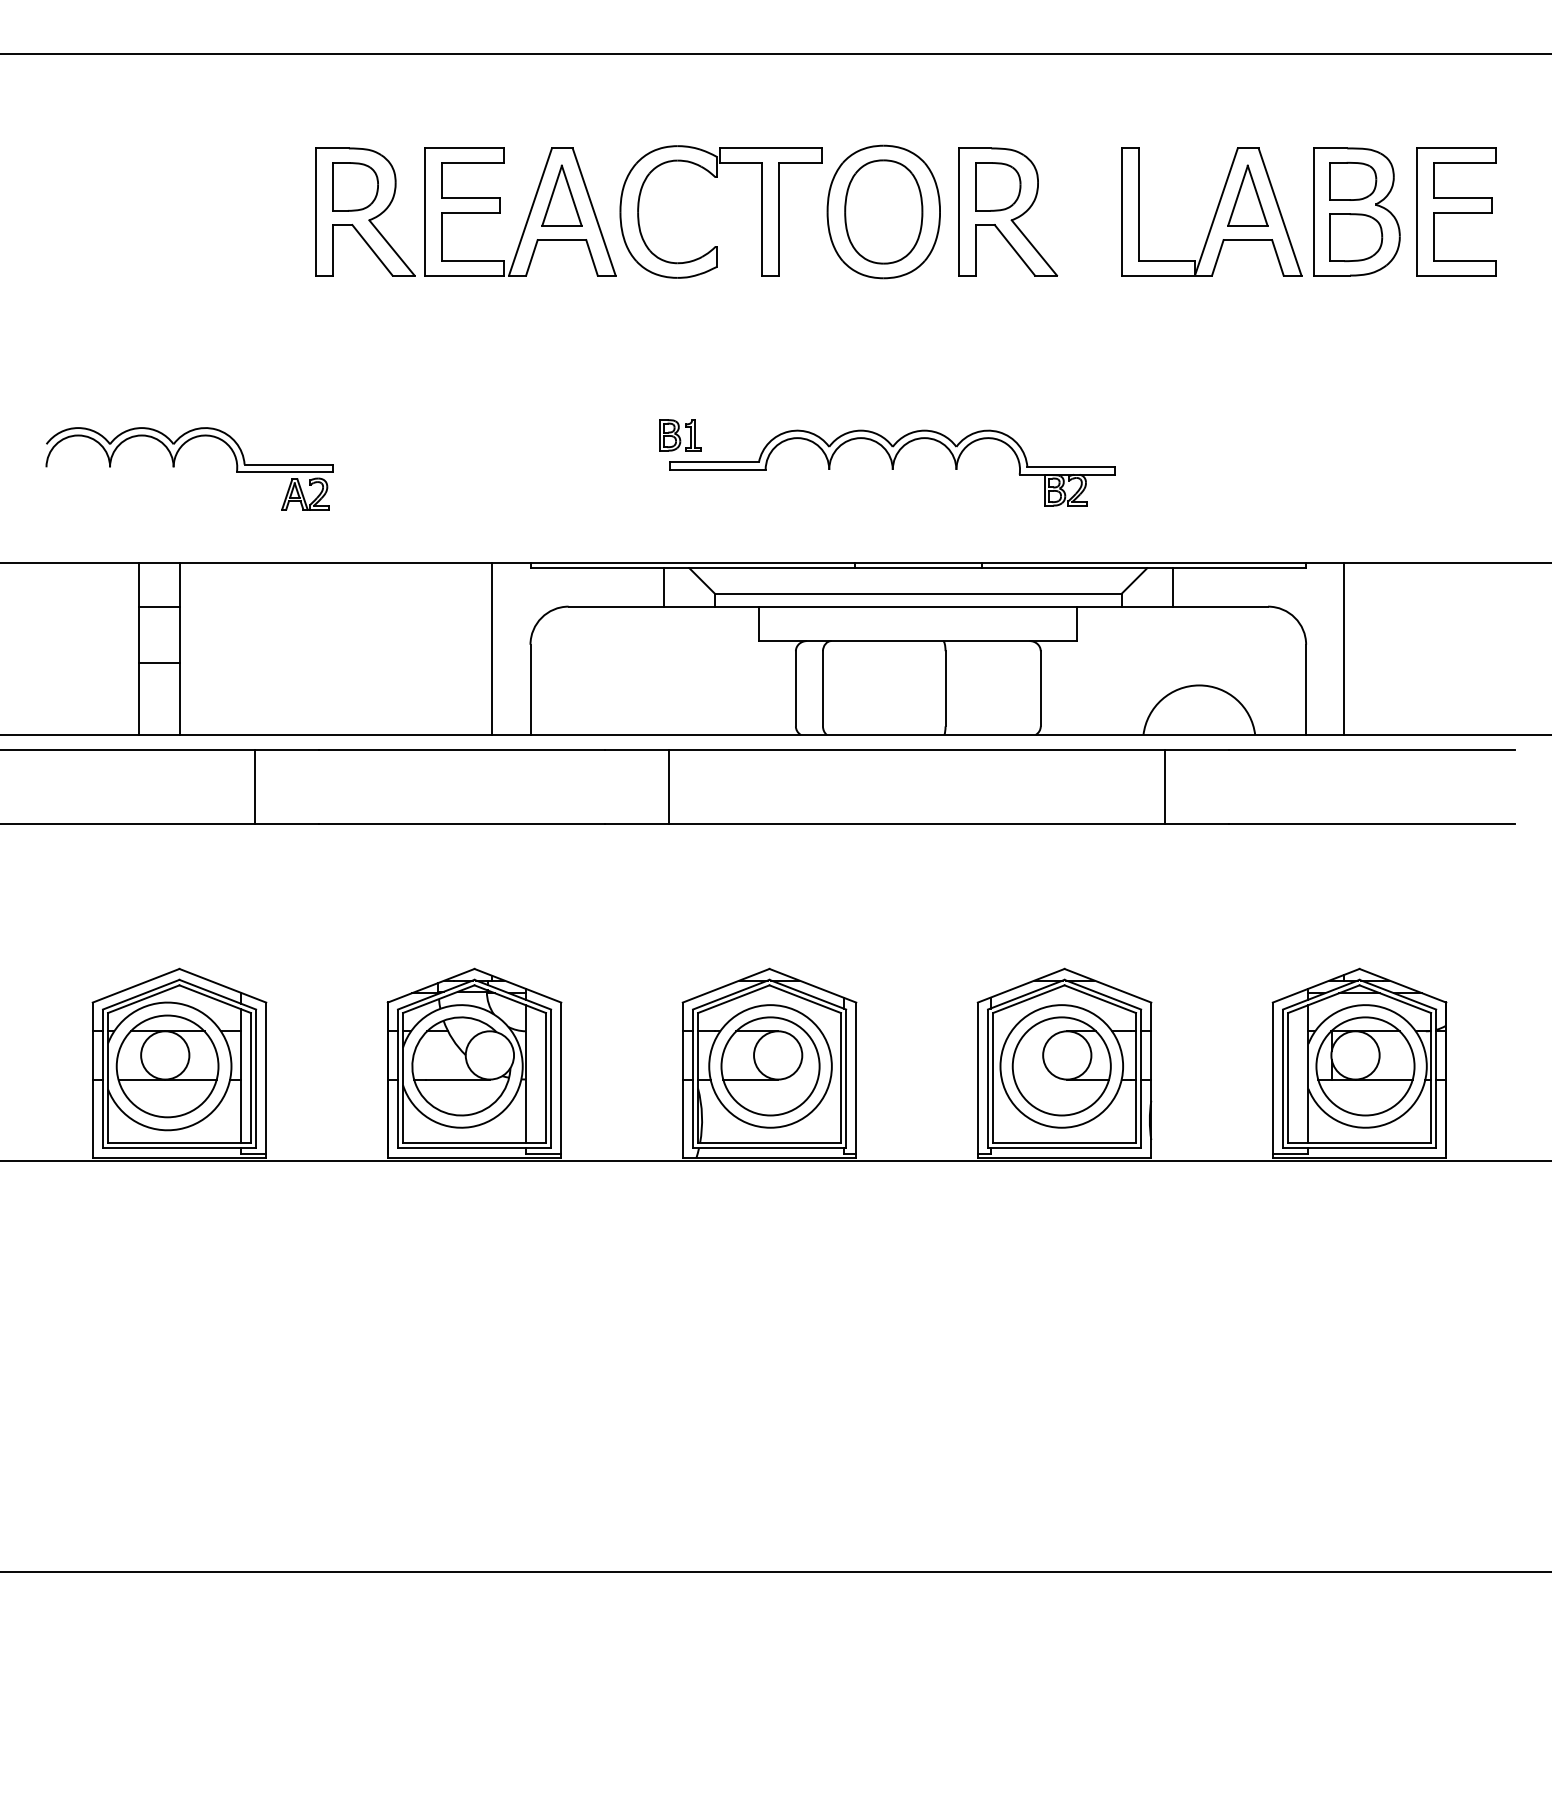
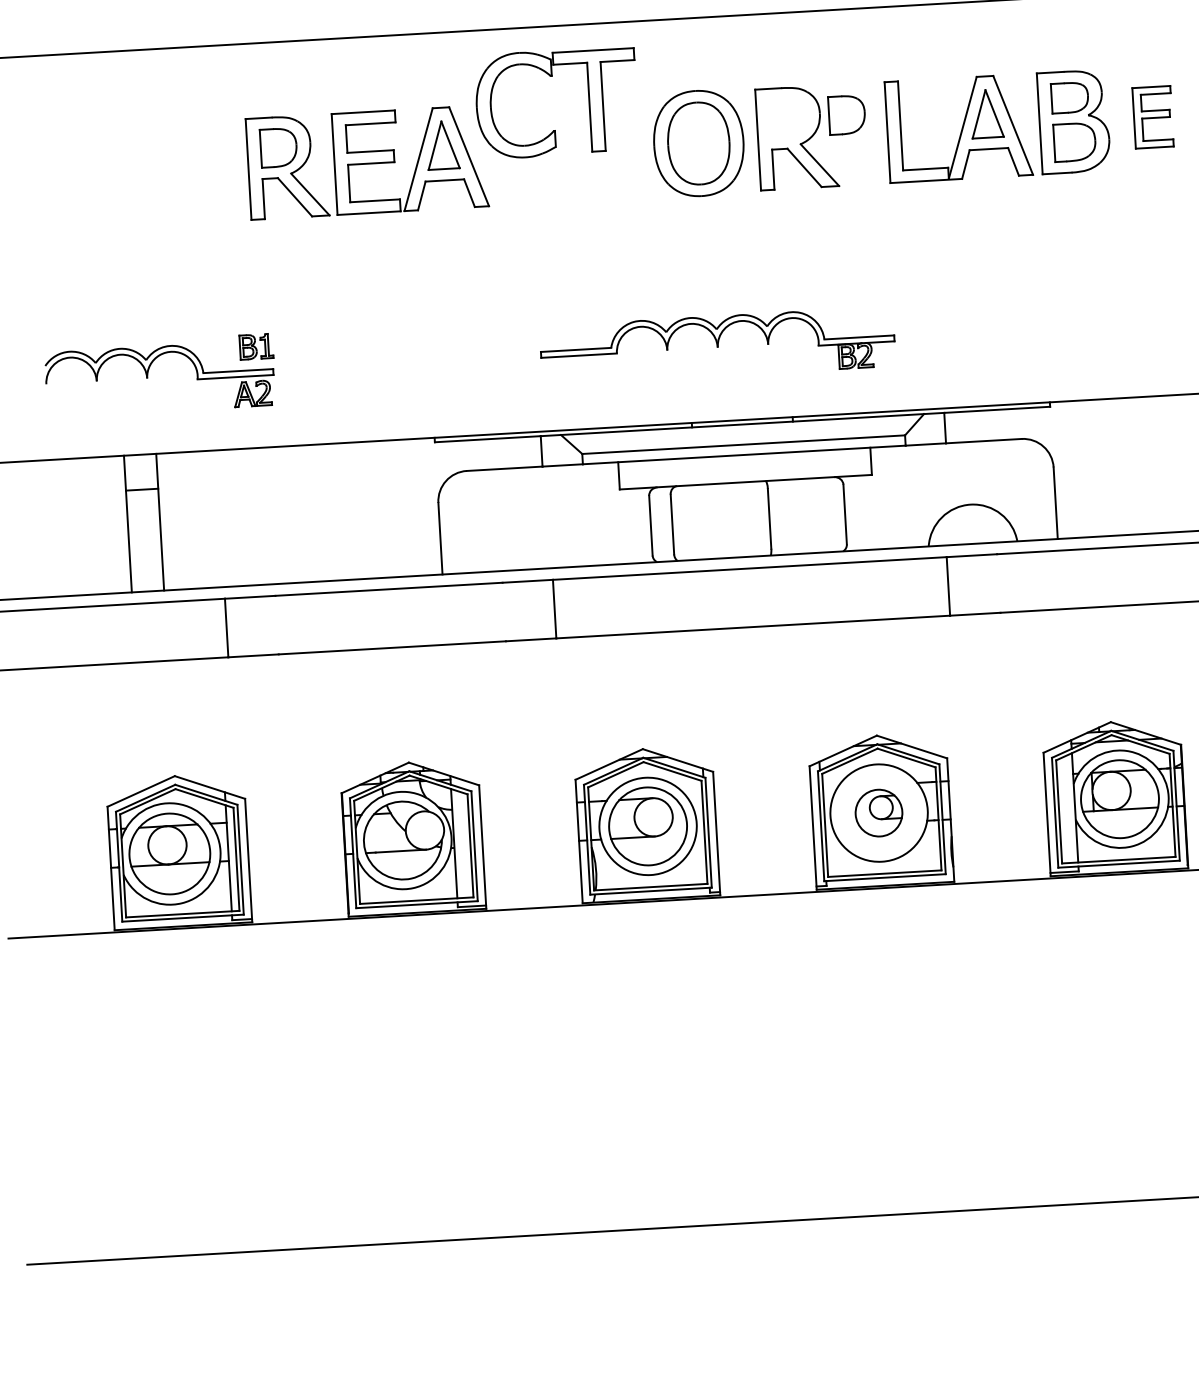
part: (717, 177) -> (552, 75), moved
part: (998, 186) -> (847, 114), moved
part: (1456, 211) -> (1153, 116), size x0.6
part: (680, 435) -> (256, 346), moved
line: (492, 648) -> (408, 507), removed
line: (1344, 648) -> (1084, 468), removed
line: (158, 662) -> (144, 534), removed
part: (1061, 1066) -> (878, 813), size x0.6

